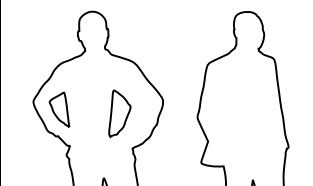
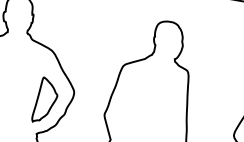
part: (119, 113) -> (45, 100), moved

